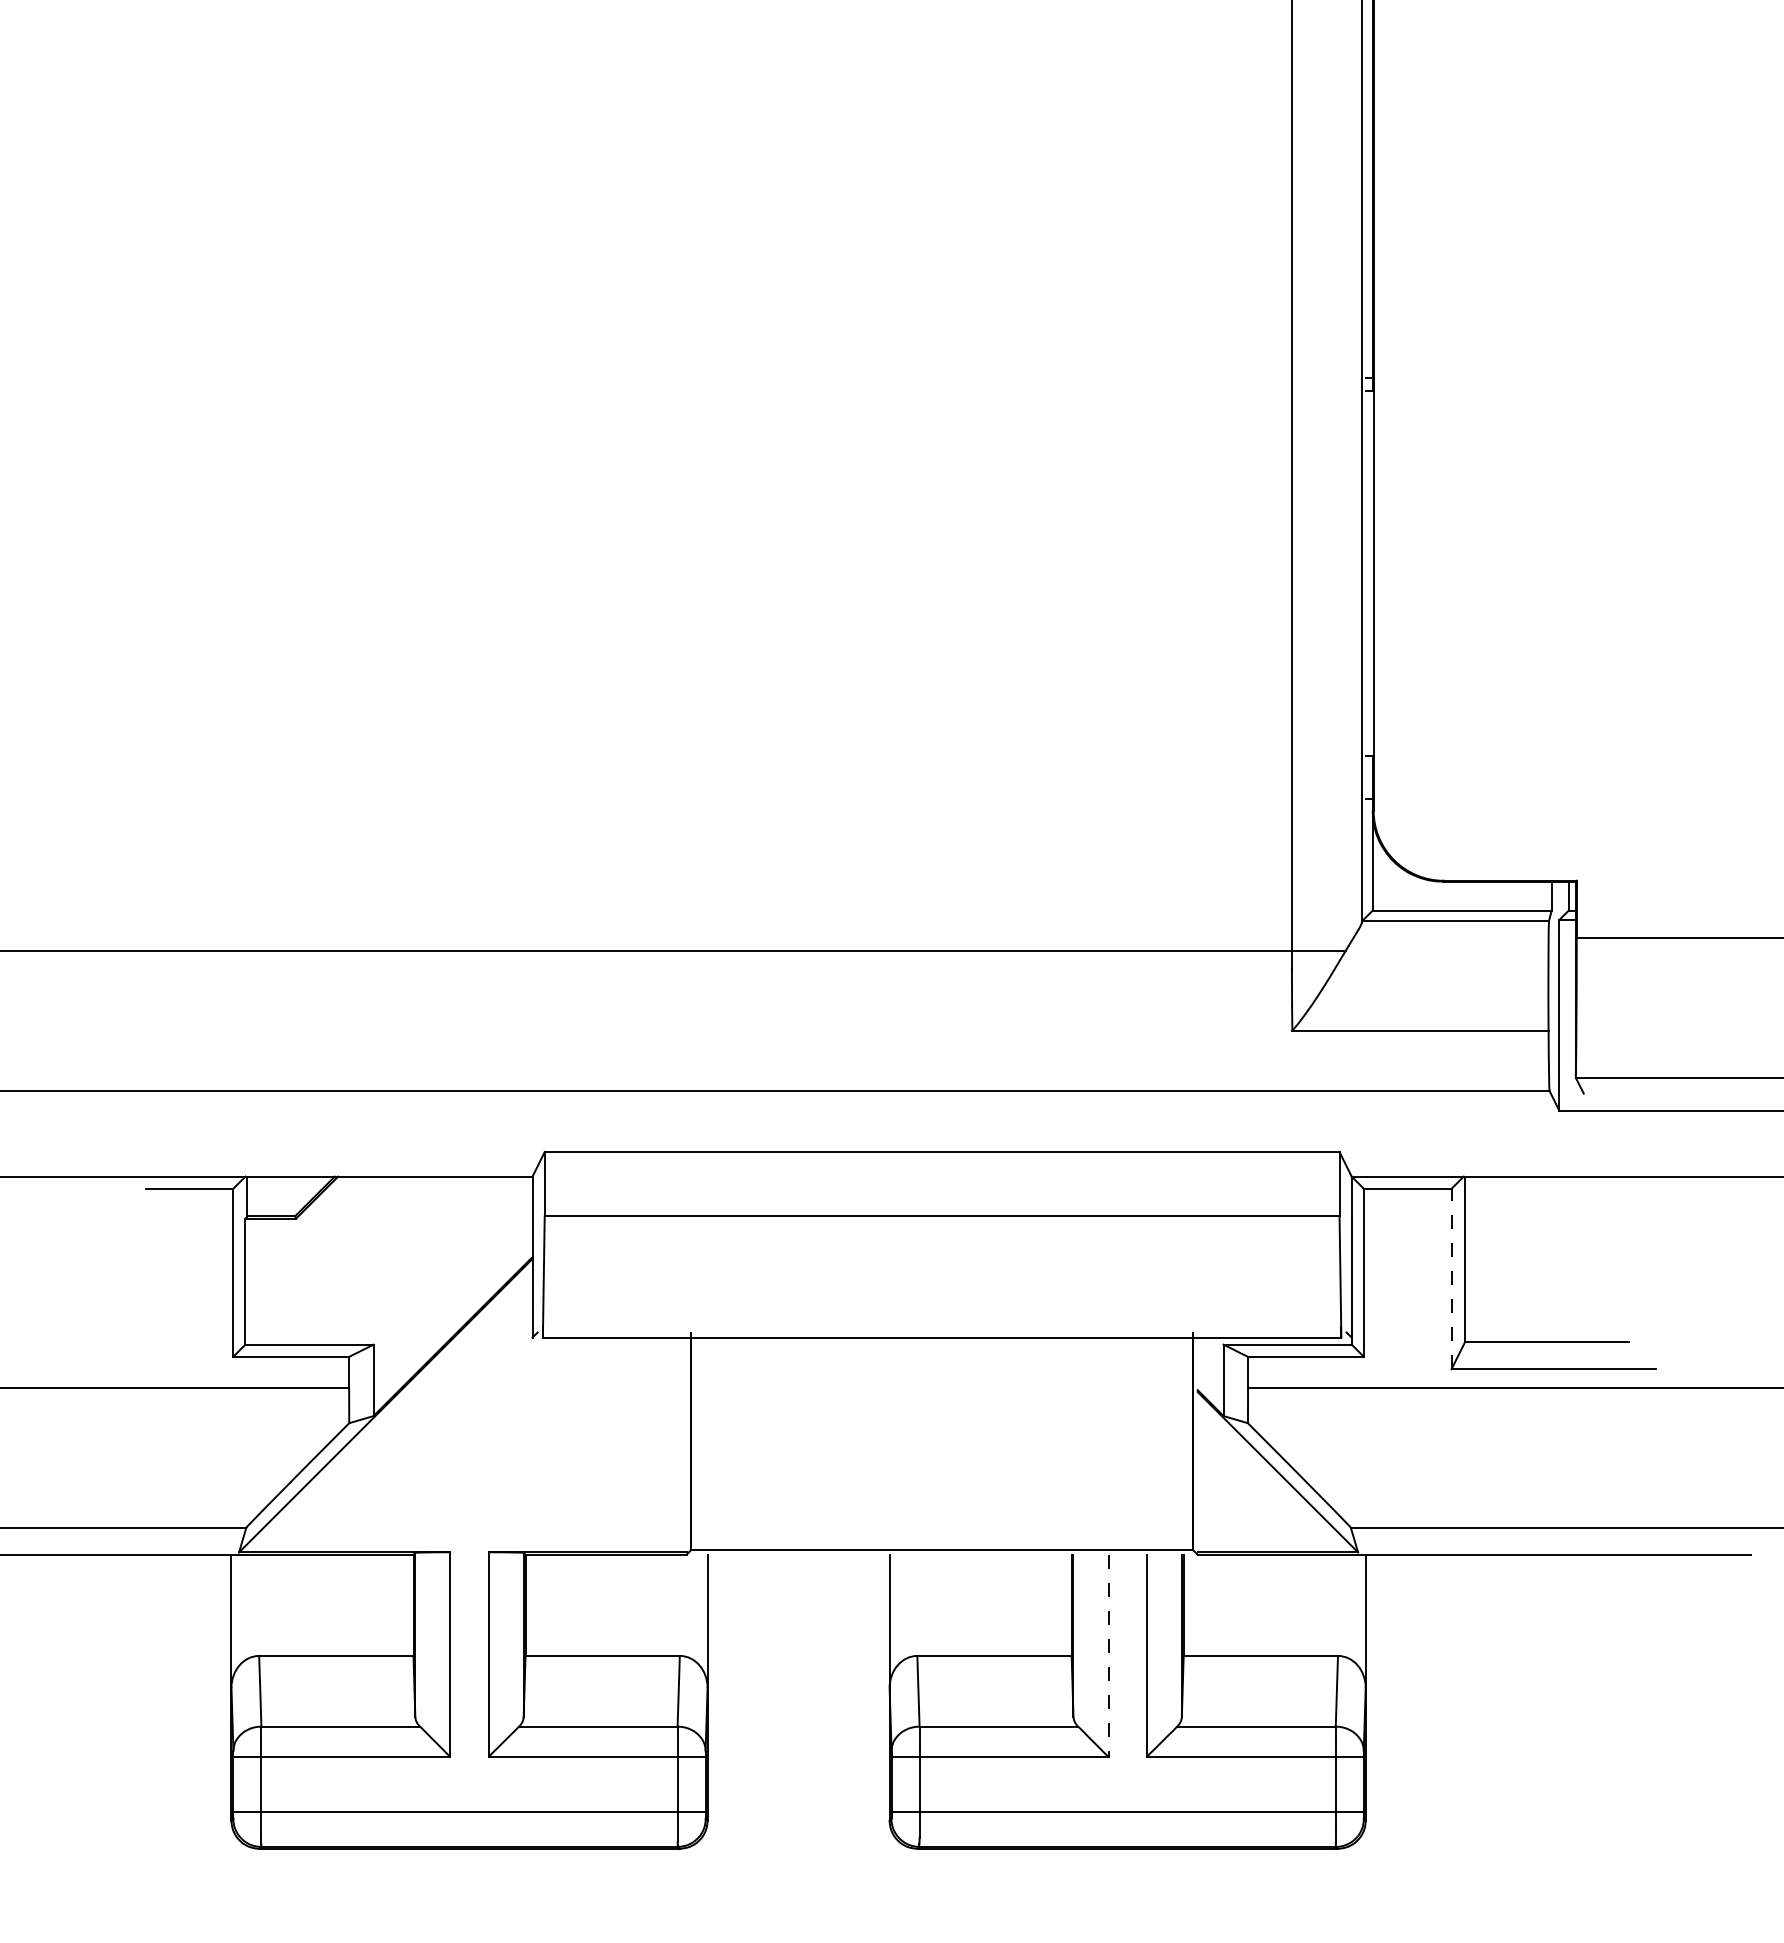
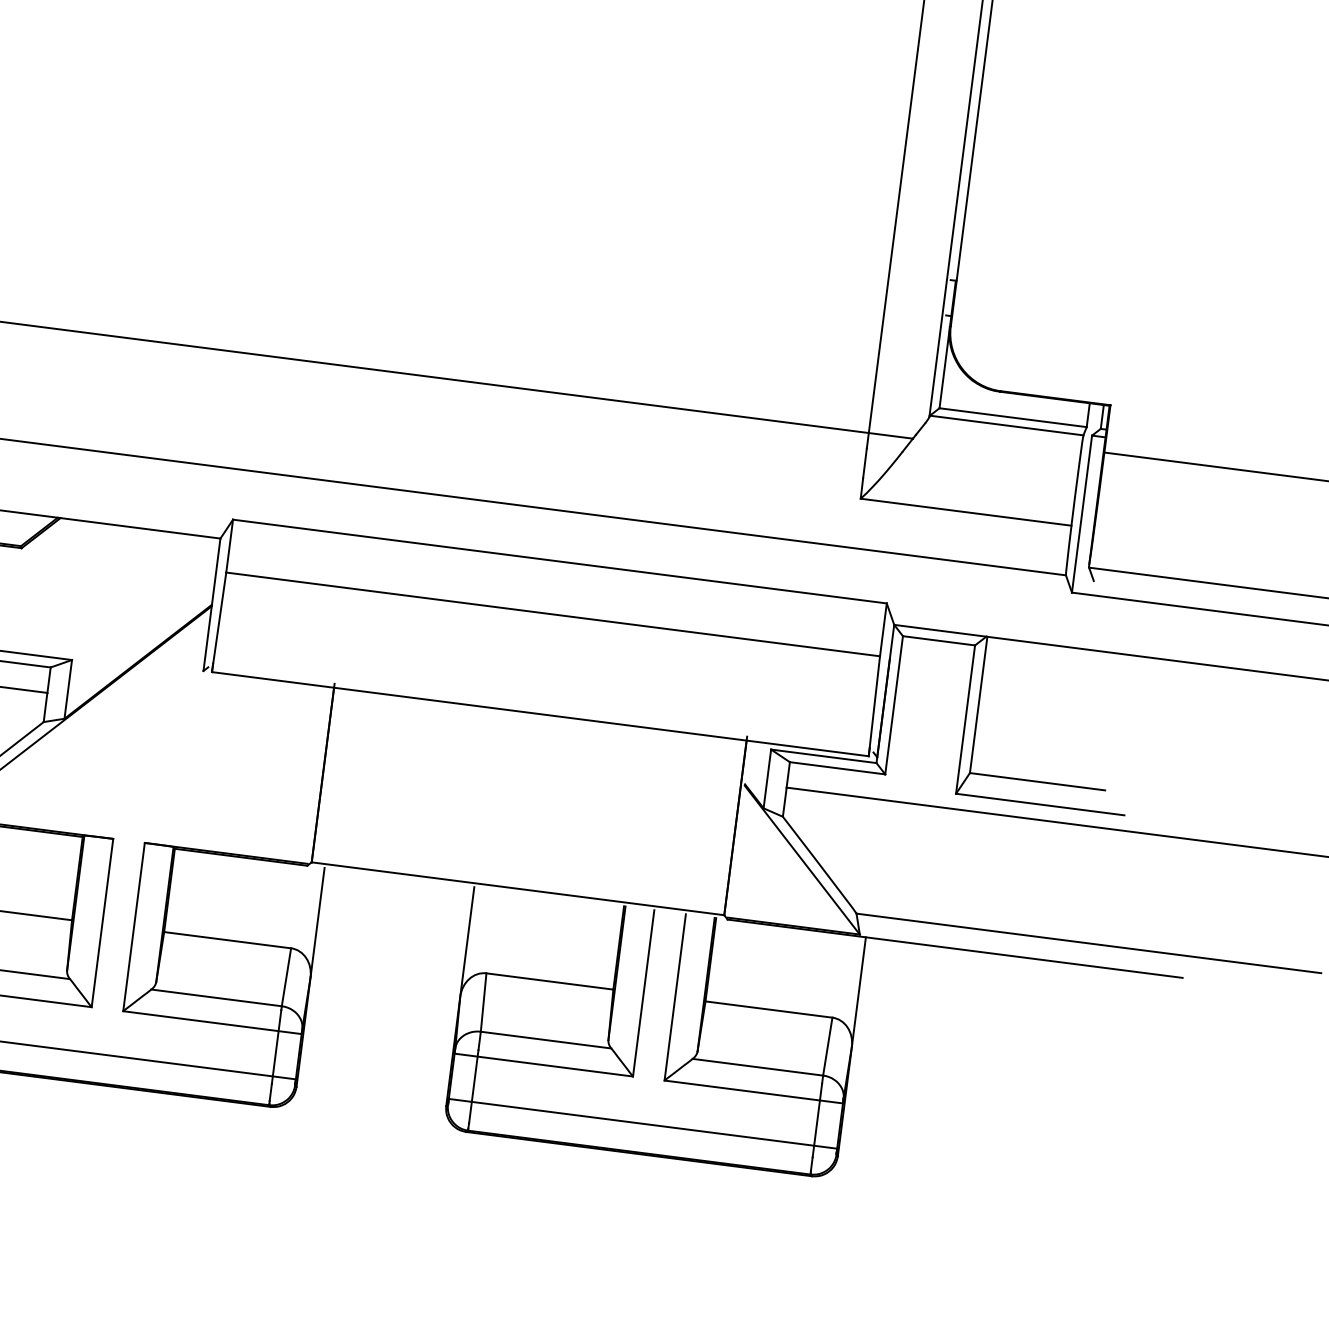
line: (1451, 1278) -> (965, 719), dashed -> solid
line: (1108, 1656) -> (643, 993), dashed -> solid

